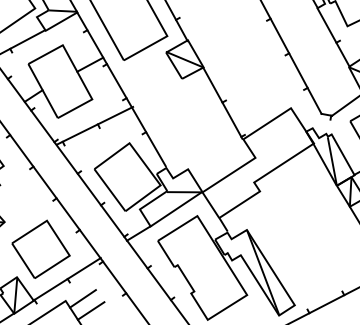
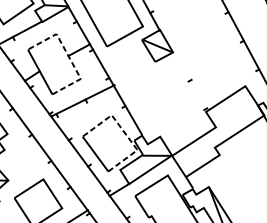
line: (77, 72) -> (68, 56), solid -> dashed
line: (222, 103) -> (188, 82), removed
line: (144, 163) -> (124, 131), solid -> dashed

